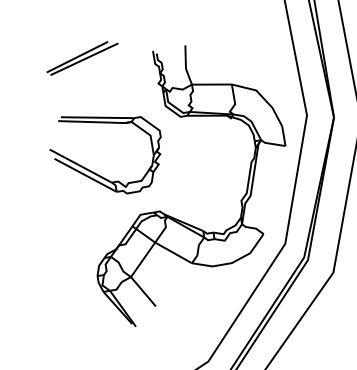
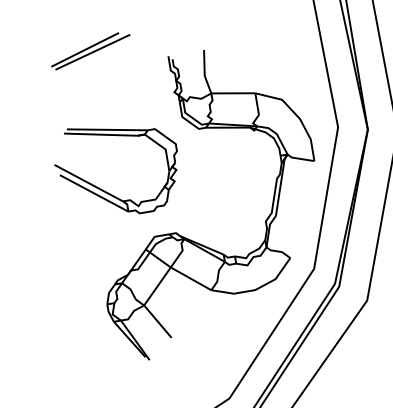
part: (82, 58) -> (90, 51), moved

